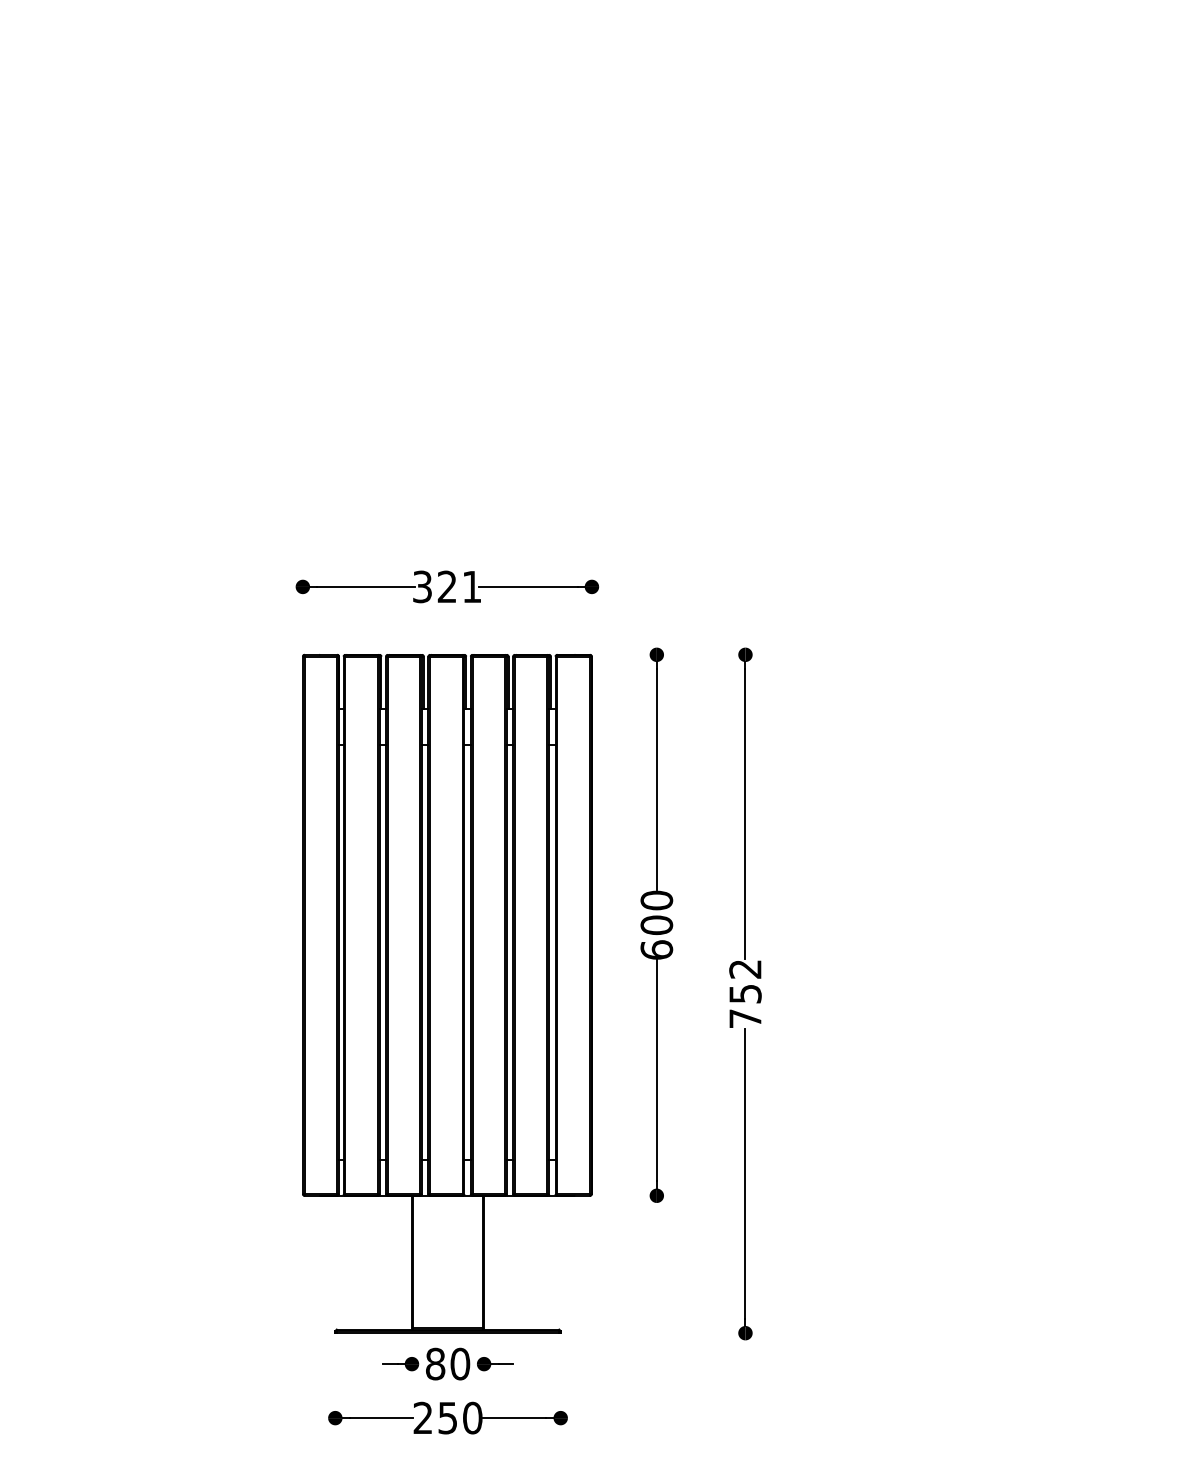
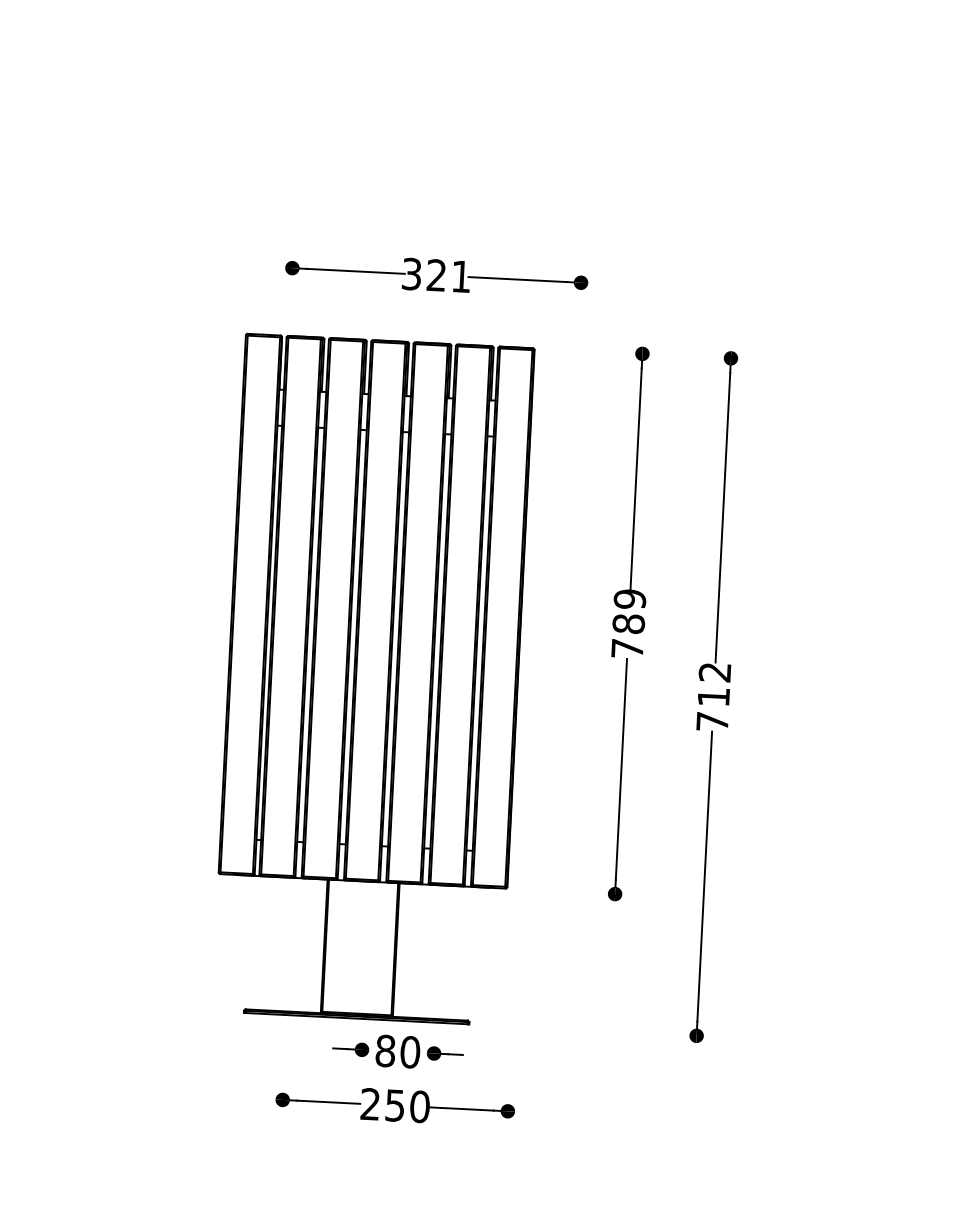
text: (656, 924) -> (628, 623), 600 -> 789
part: (447, 993) -> (373, 679), moved
text: (745, 994) -> (713, 697), 752 -> 712

